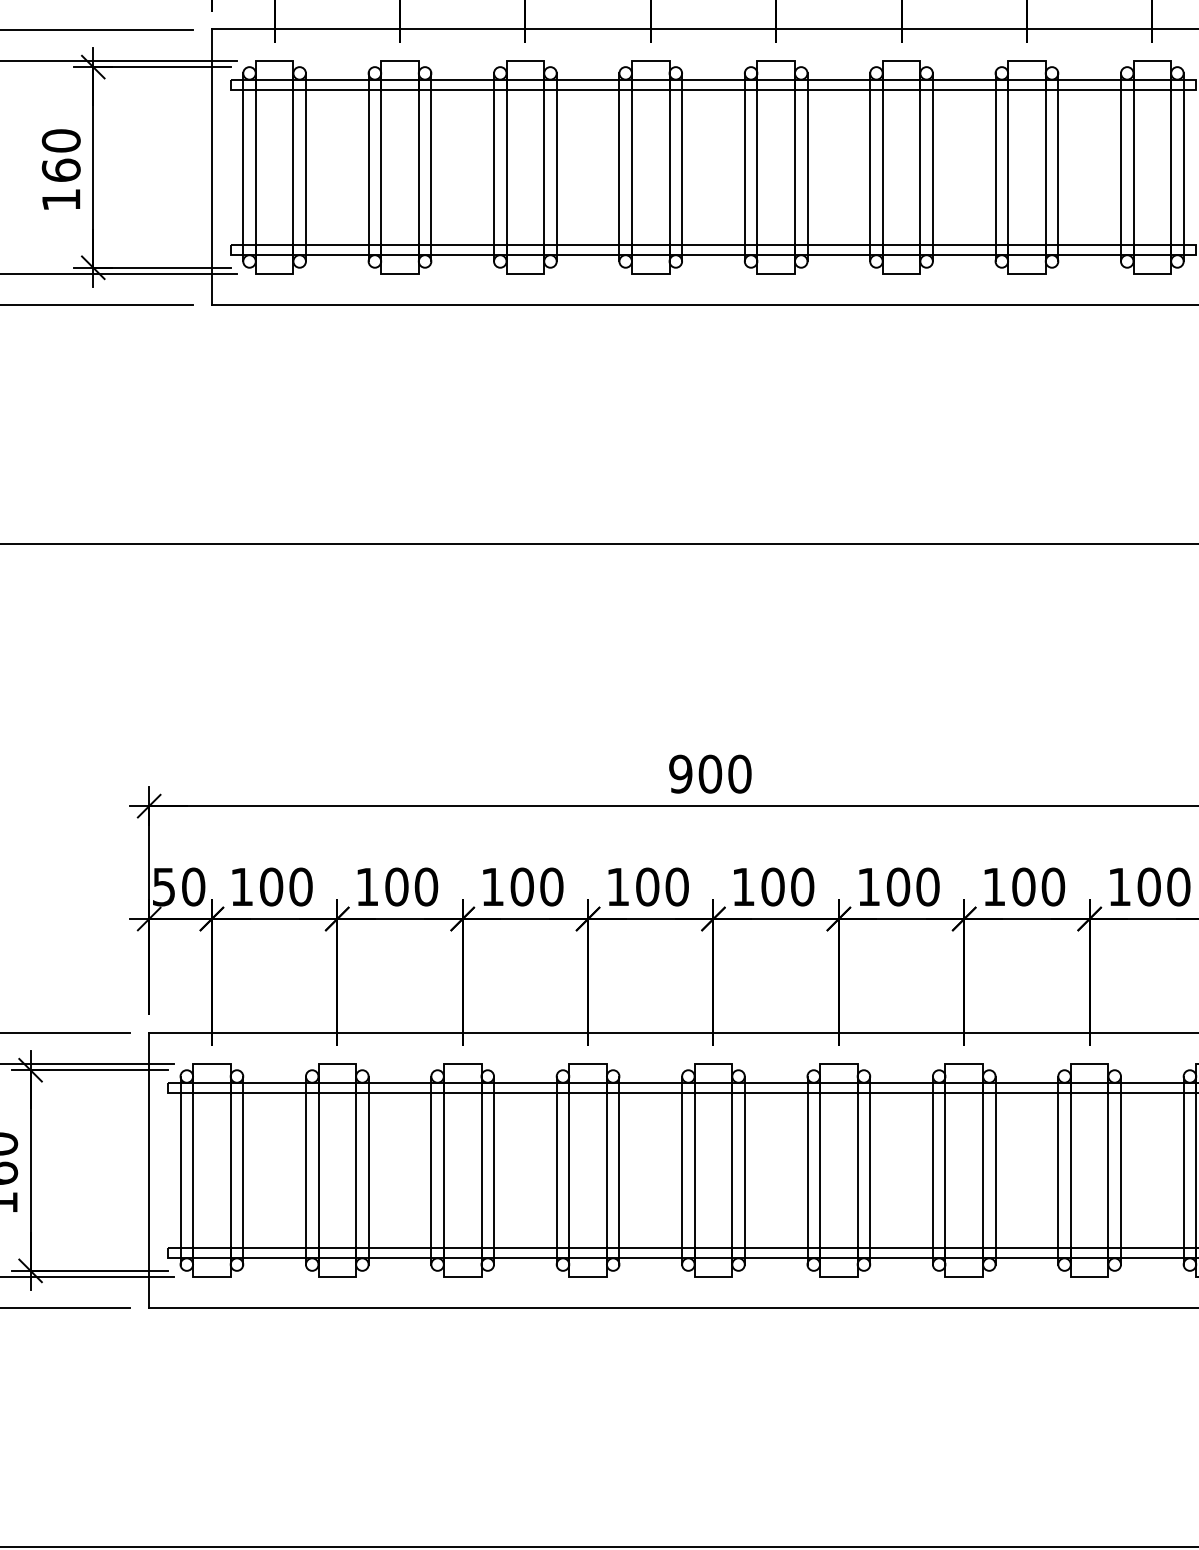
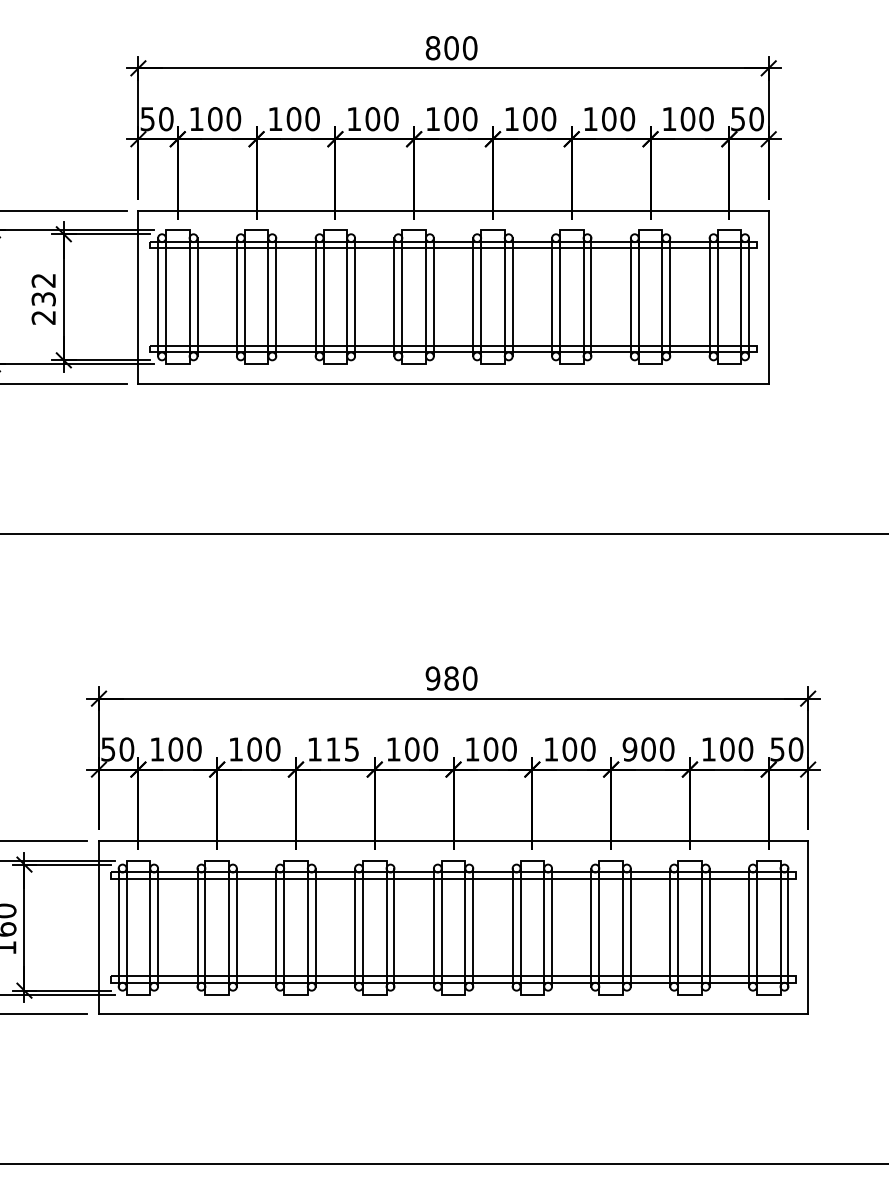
text: (60, 169) -> (43, 298), 160 -> 232
text: (710, 774) -> (451, 678), 900 -> 980
text: (536, 887) -> (342, 749), 100 -> 115
text: (993, 887) -> (629, 749), 100 -> 900

